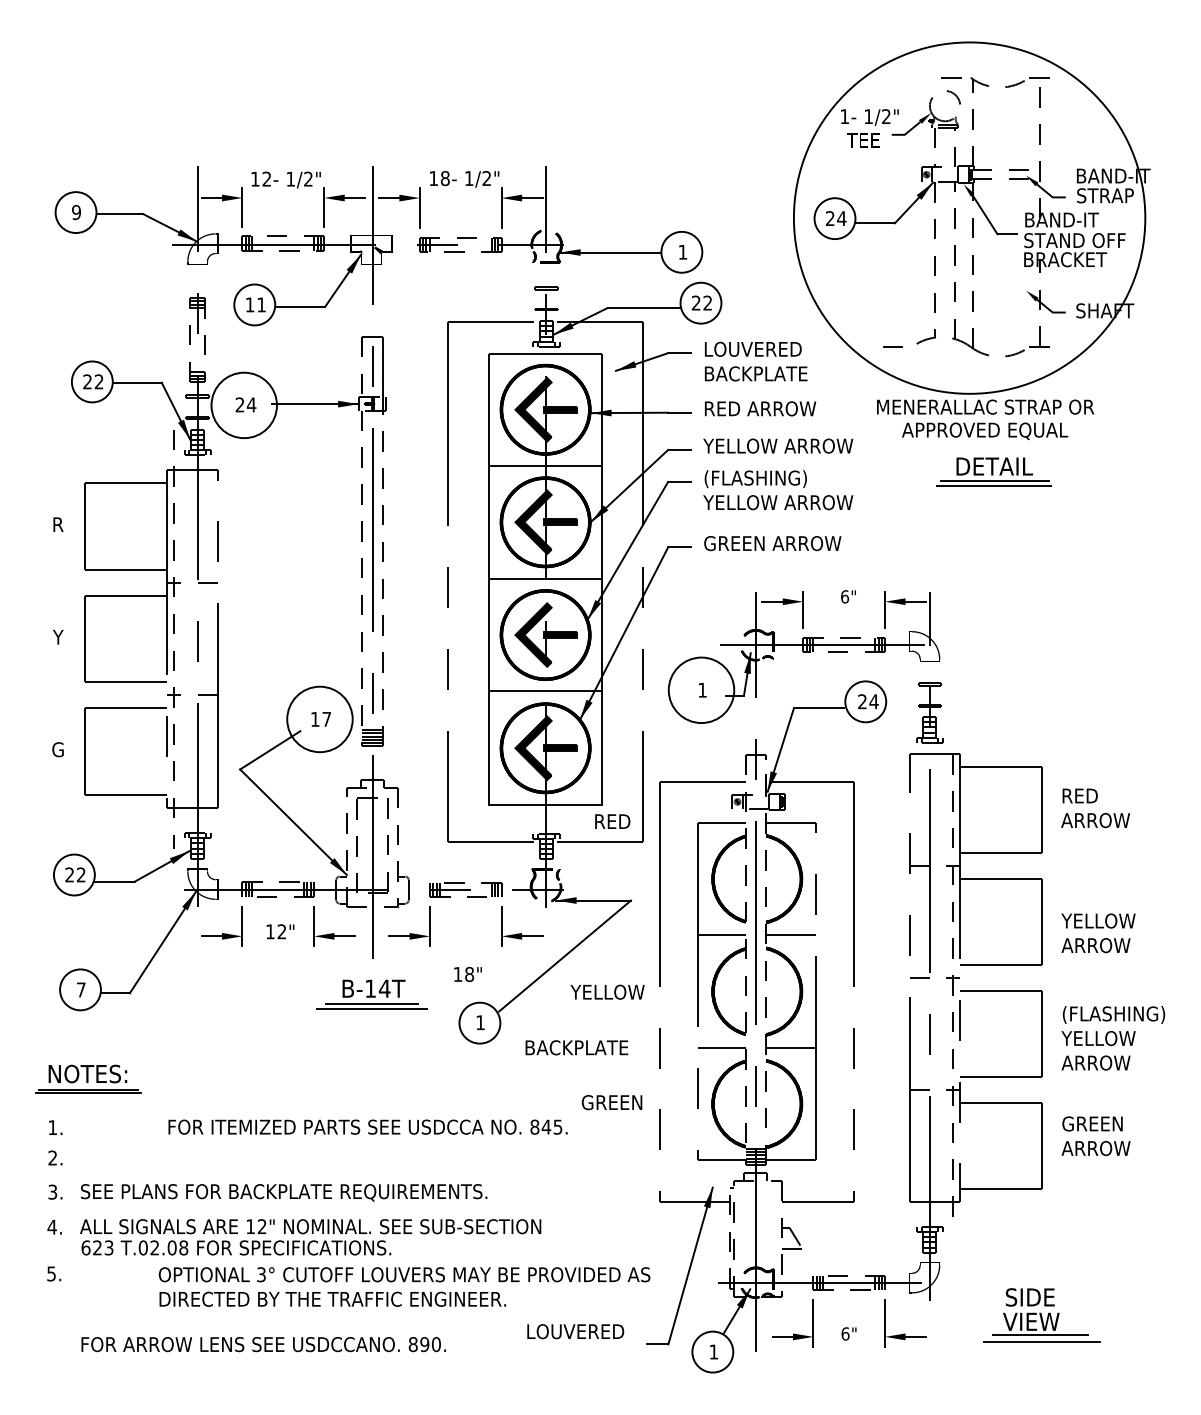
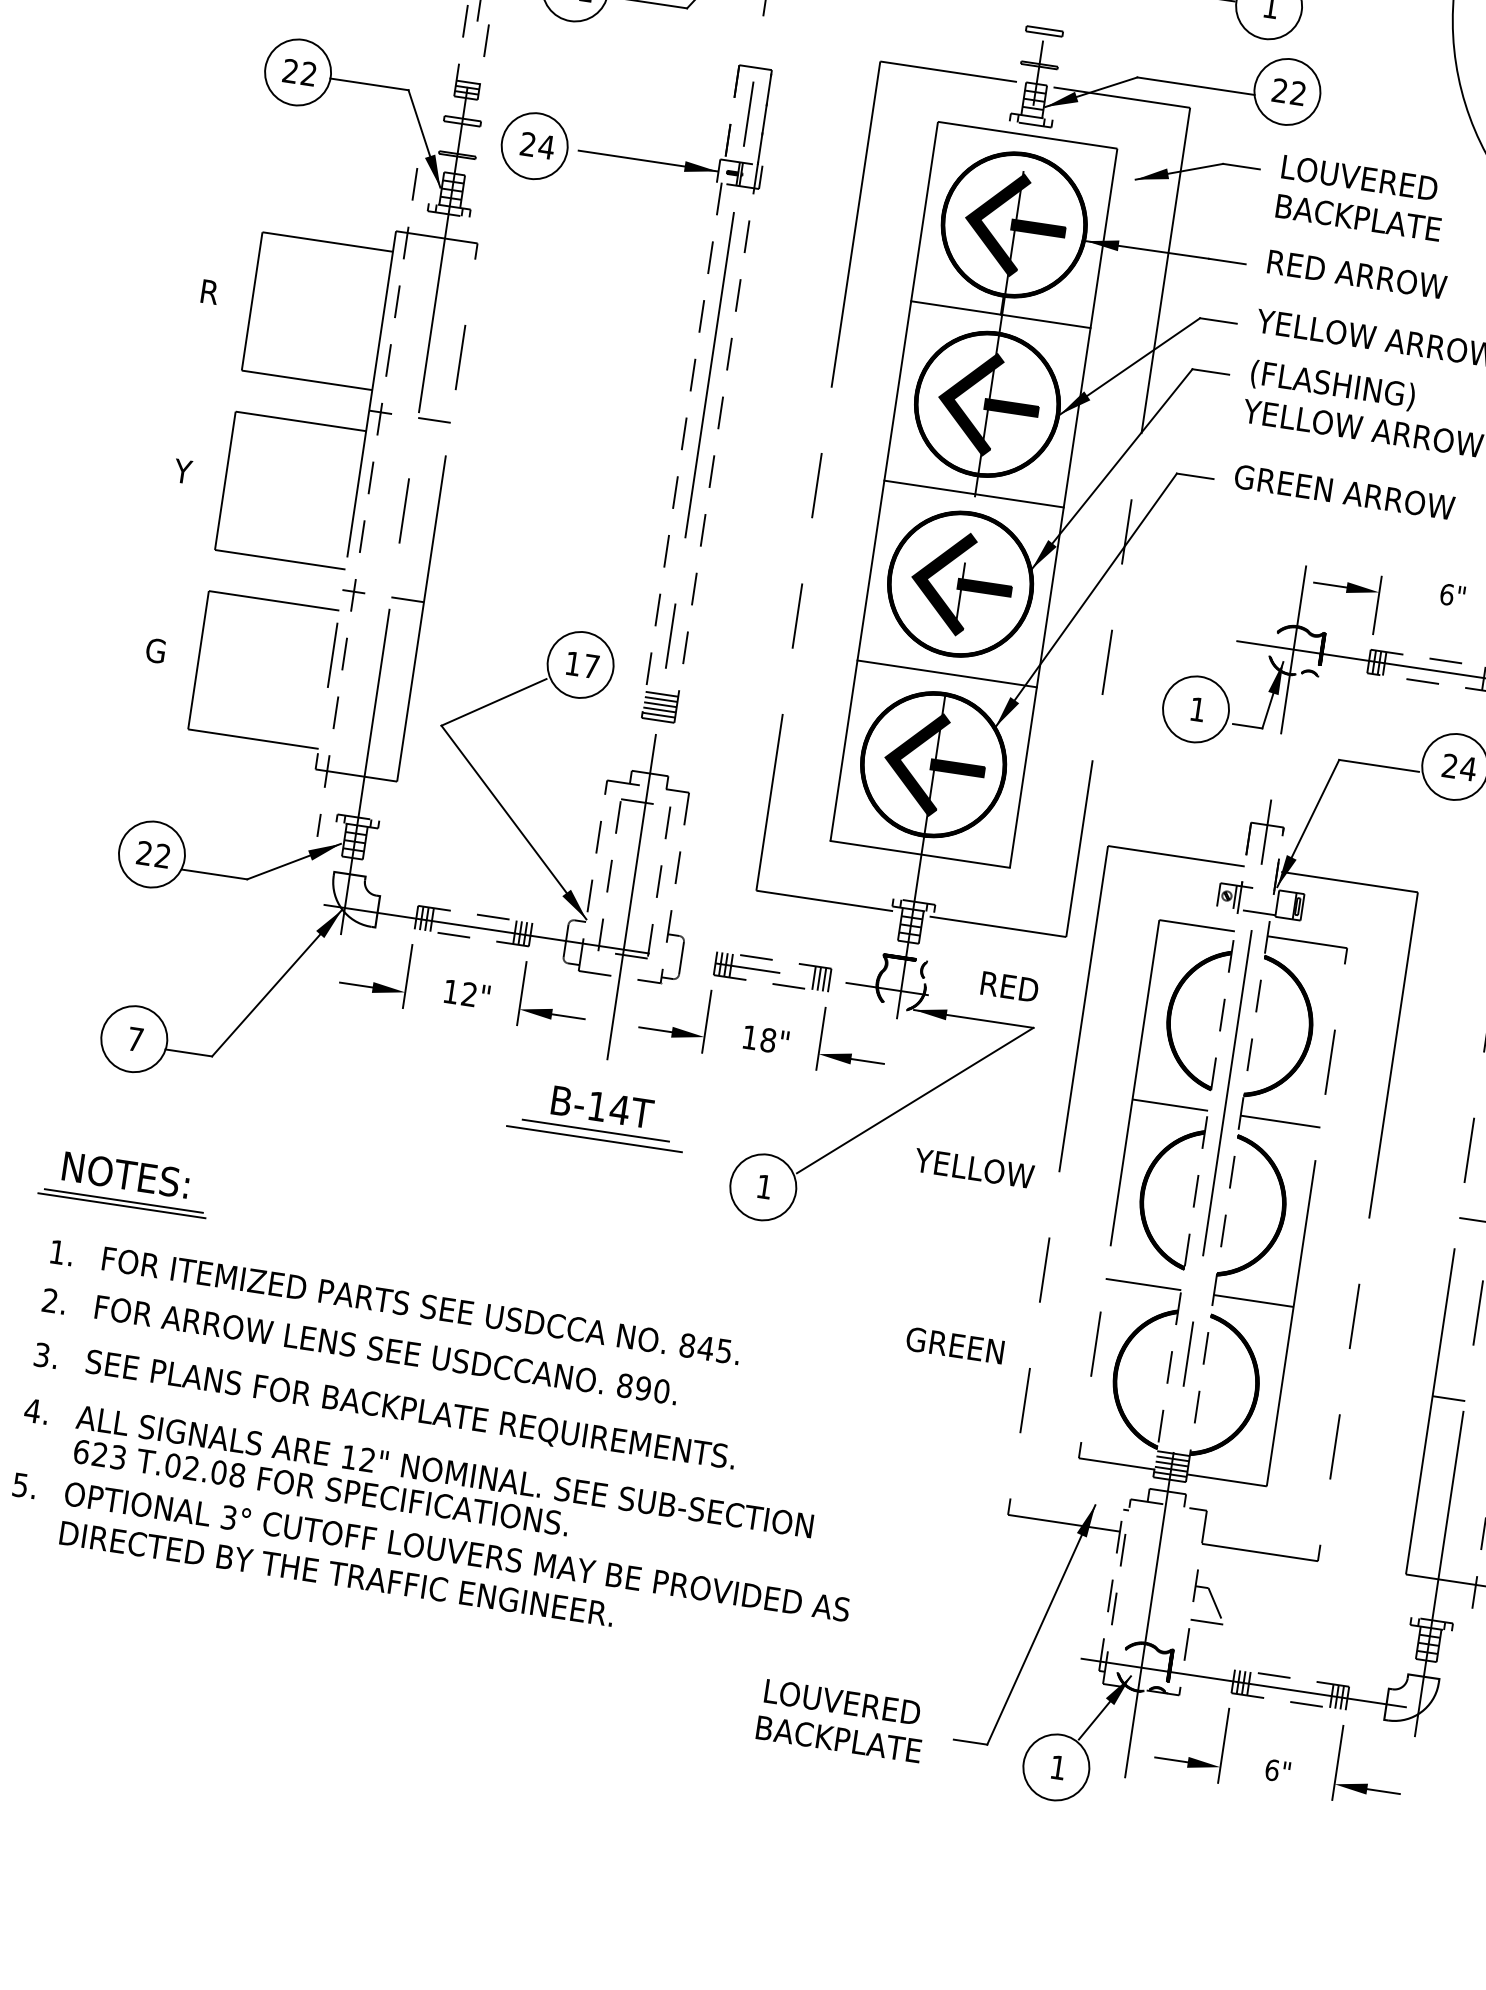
circle: (243, 404) -> (533, 144), size x0.62
circle: (701, 689) -> (1196, 708), size x0.62
circle: (319, 719) -> (579, 664), size x0.62
text: (612, 821) -> (1009, 986), moved
text: (467, 973) -> (765, 1038), moved
text: (576, 1047) -> (838, 1738), moved
text: (367, 1126) -> (420, 1304), moved
text: (404, 1286) -> (454, 1570), moved
text: (263, 1344) -> (386, 1350), moved

